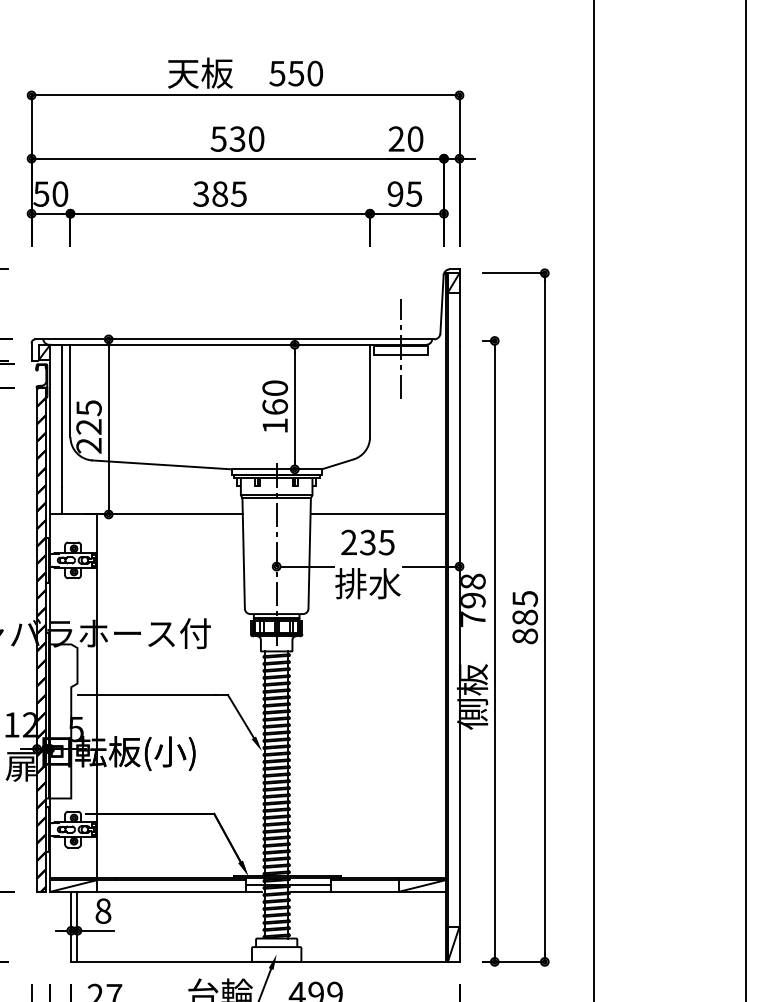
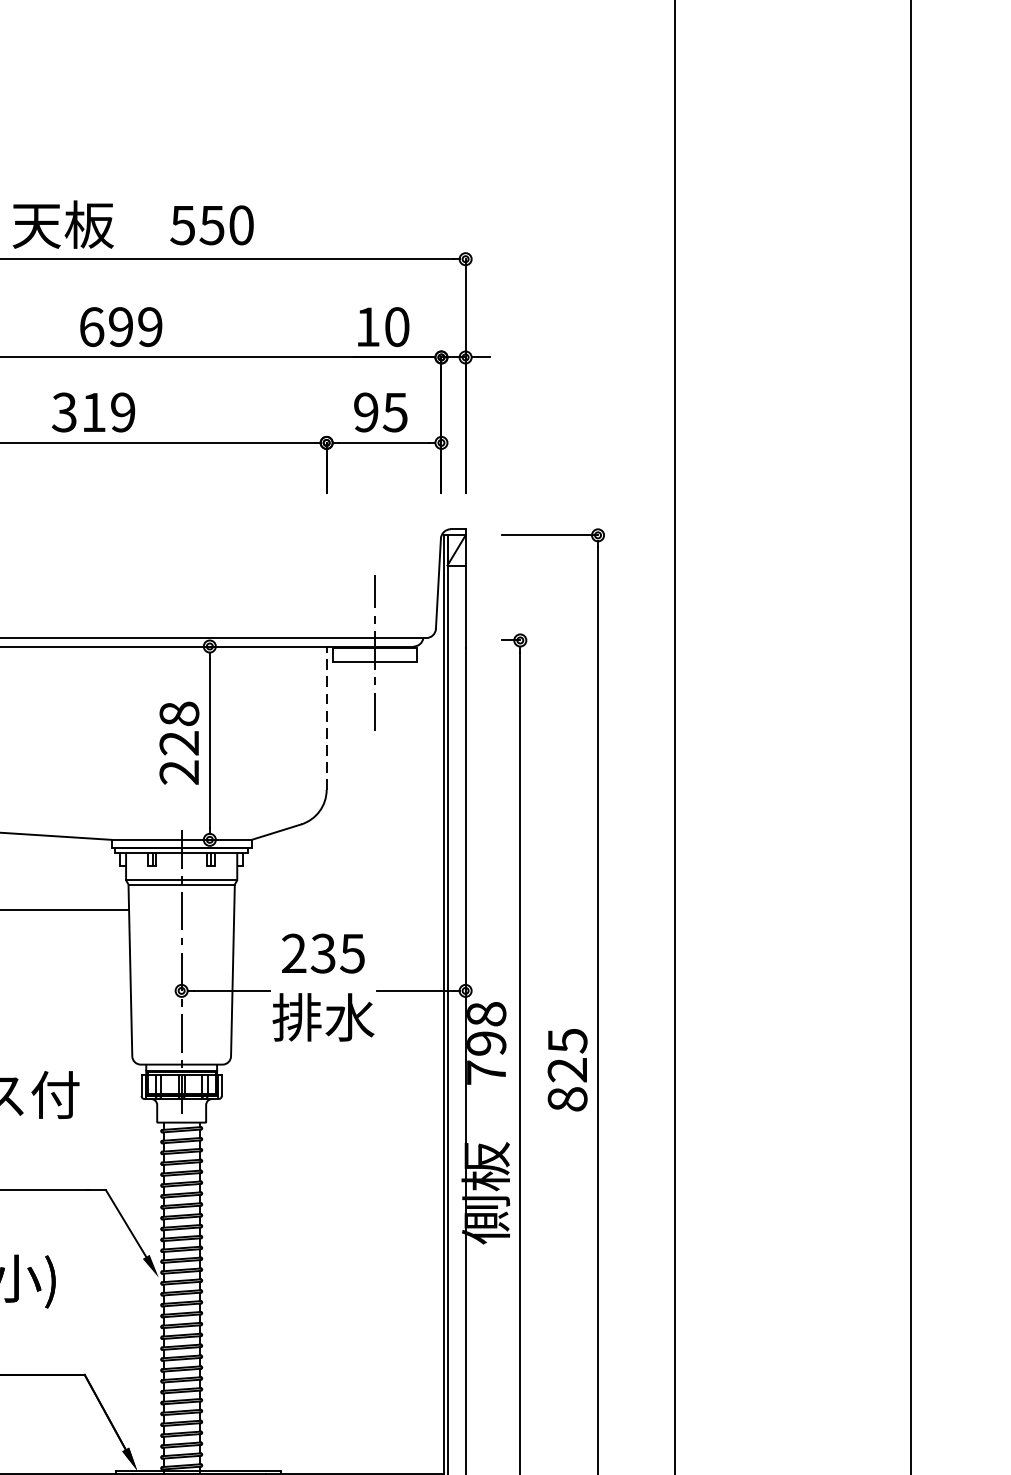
text: (237, 138) -> (120, 326), 530 -> 699
text: (396, 138) -> (367, 326), 20 -> 10
text: (229, 193) -> (108, 411), 385 -> 319
line: (370, 390) -> (327, 717), solid -> dashed
text: (275, 406) -> (179, 742), 160 -> 228
line: (377, 514) -> (338, 909), removed
text: (525, 617) -> (568, 1069), 885 -> 825

